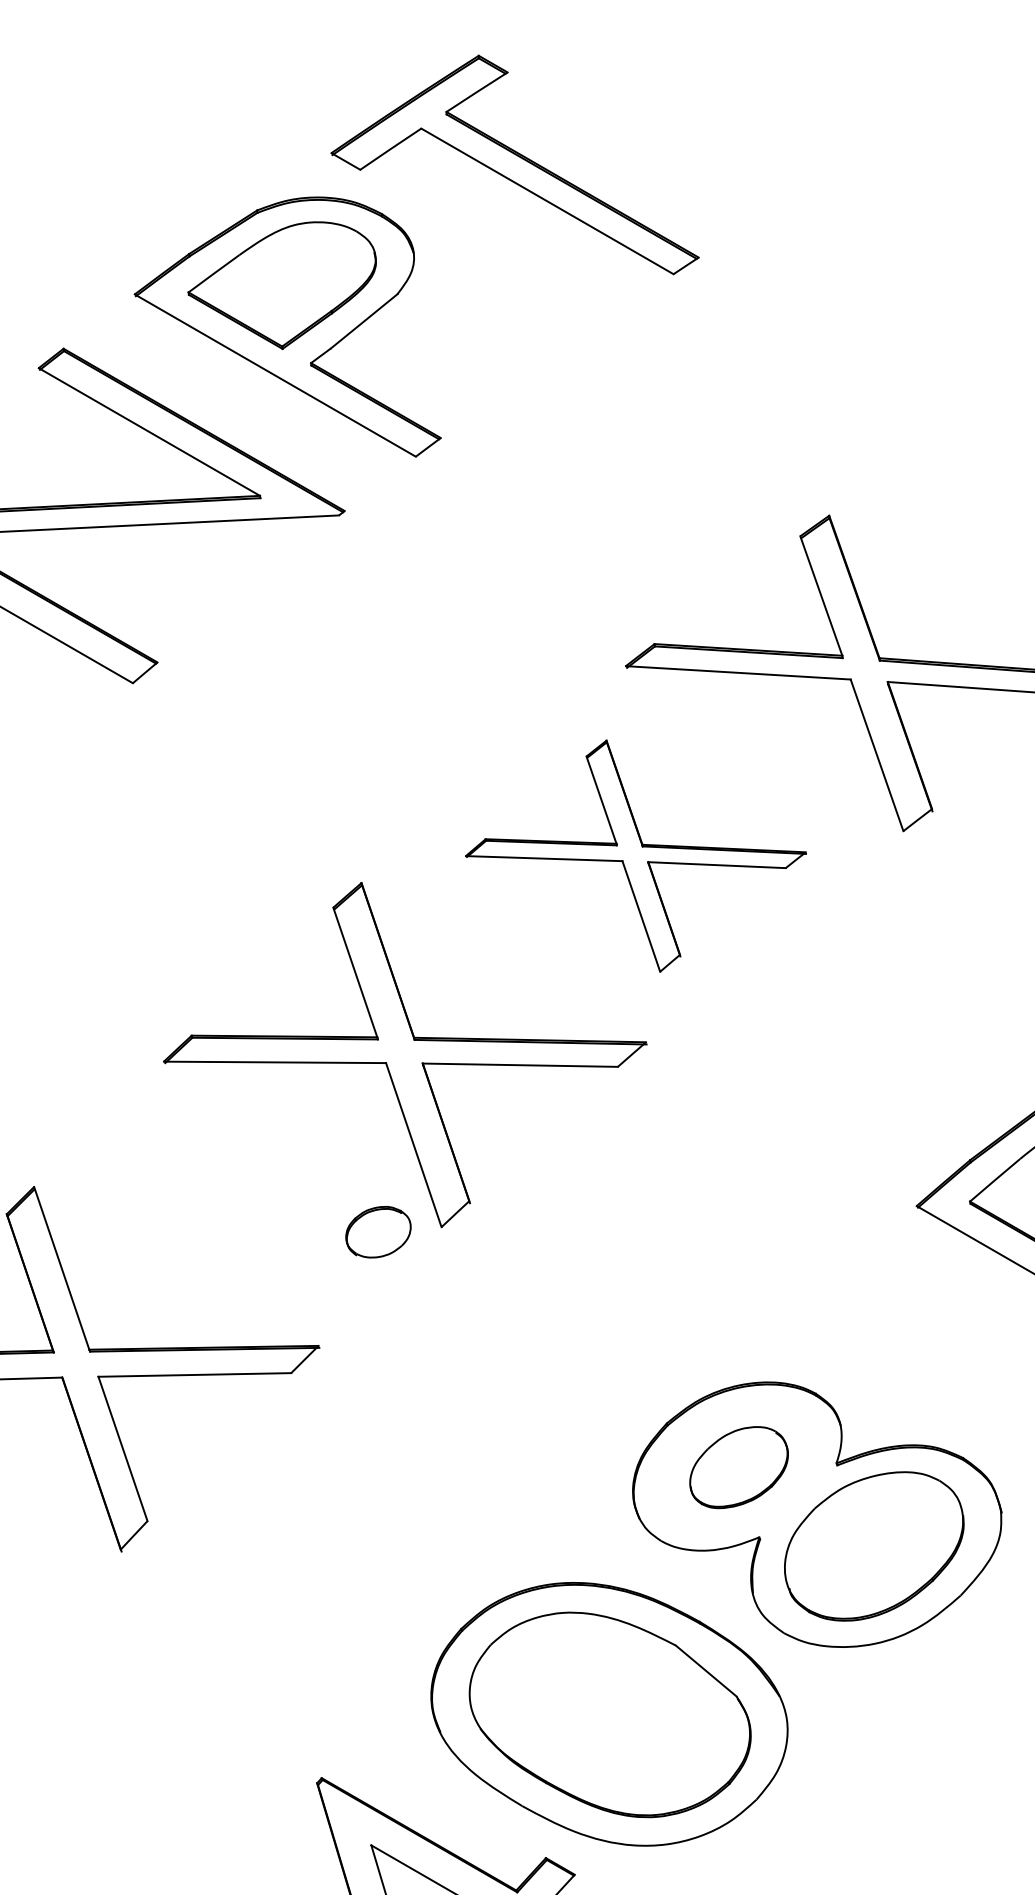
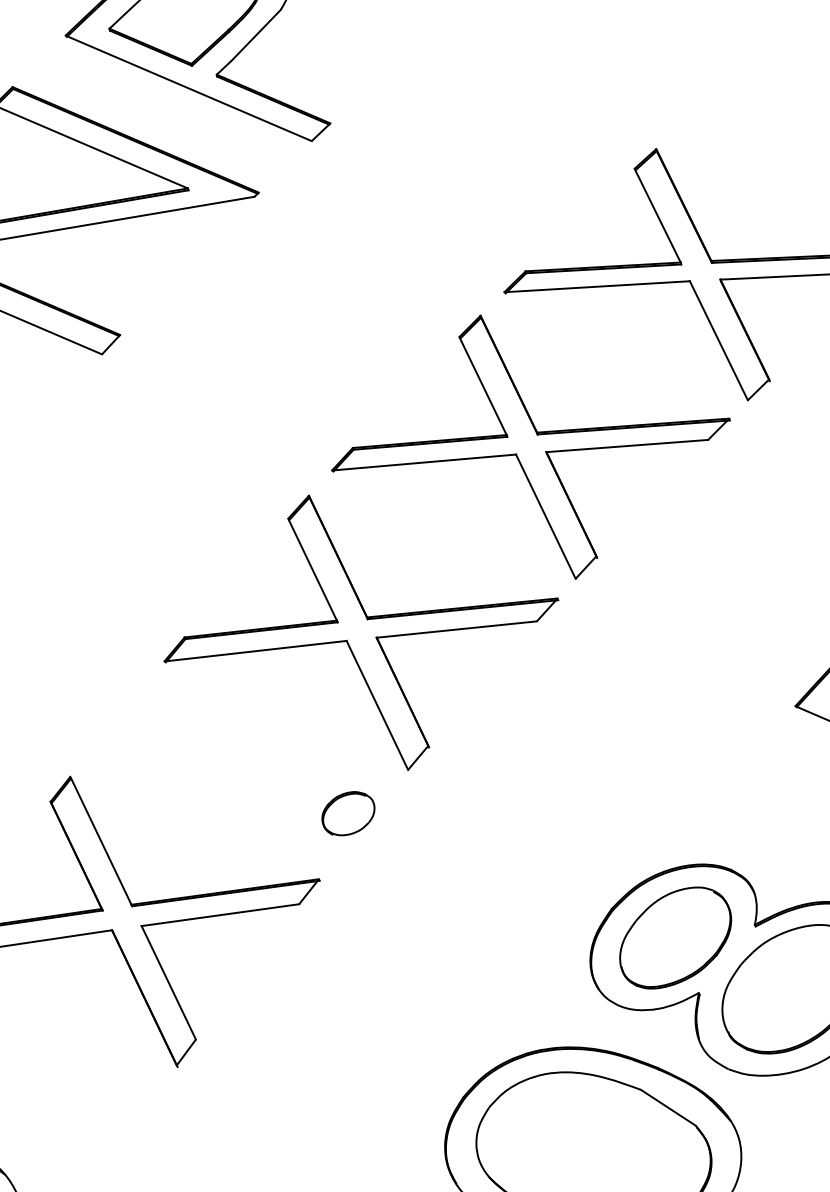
part: (635, 856) -> (530, 447), size x1.43
part: (378, 1232) -> (348, 813), moved
part: (738, 1467) -> (674, 937), size x1.43

